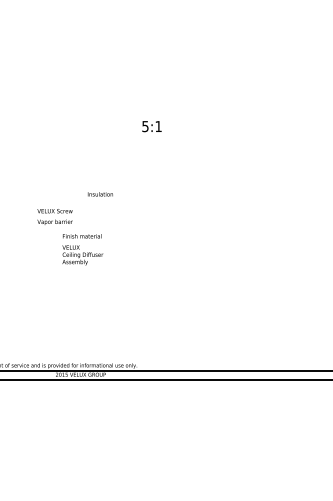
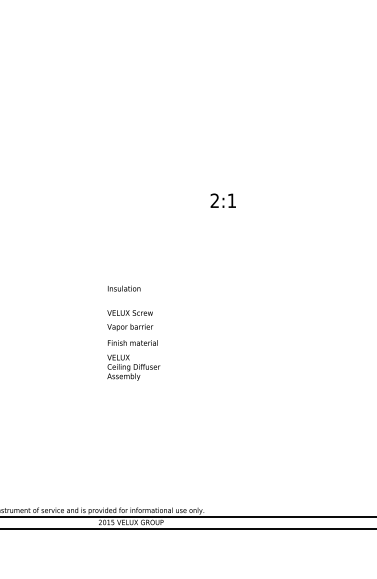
text: (145, 126) -> (214, 200), 5:1 -> 2:1
text: (100, 194) -> (124, 288), moved
text: (54, 216) -> (129, 319), moved

